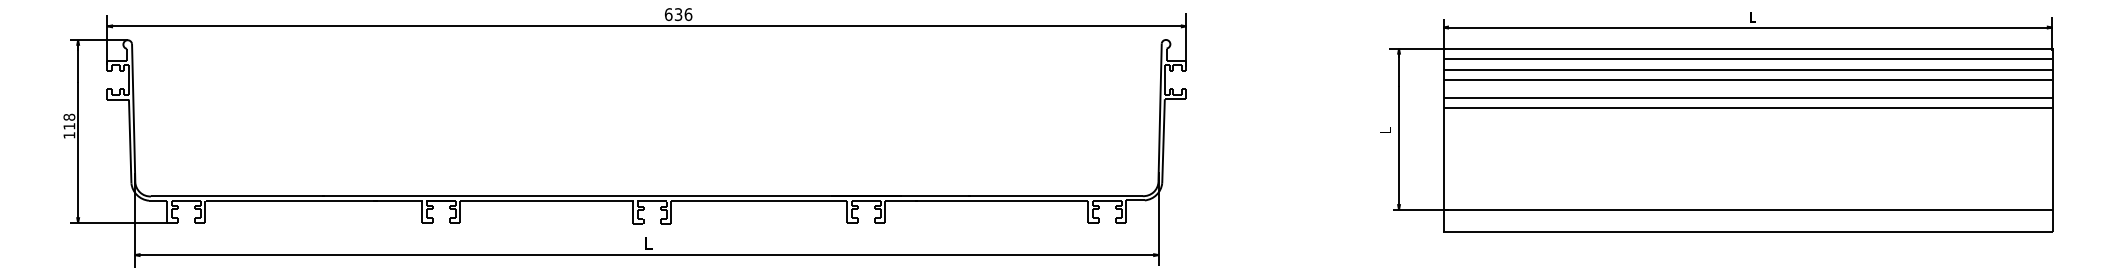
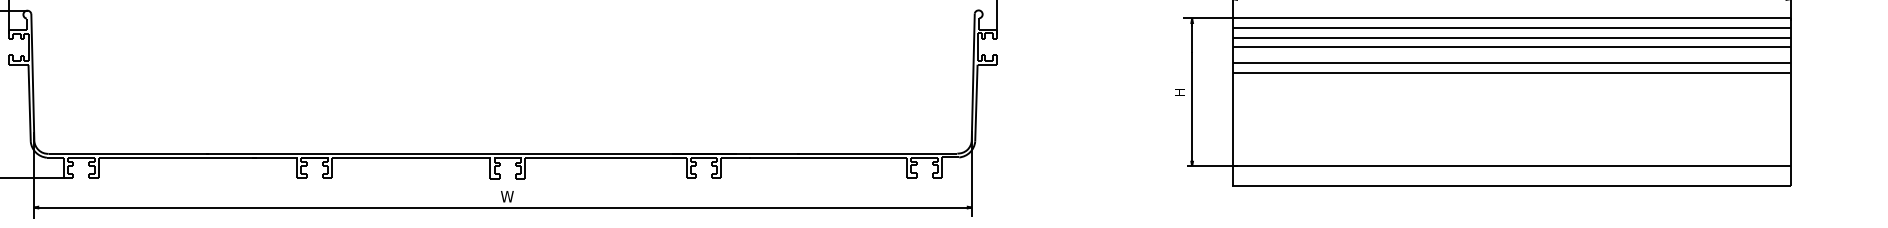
text: (1385, 128) -> (1179, 91), L -> H
text: (651, 243) -> (507, 196), L -> W

